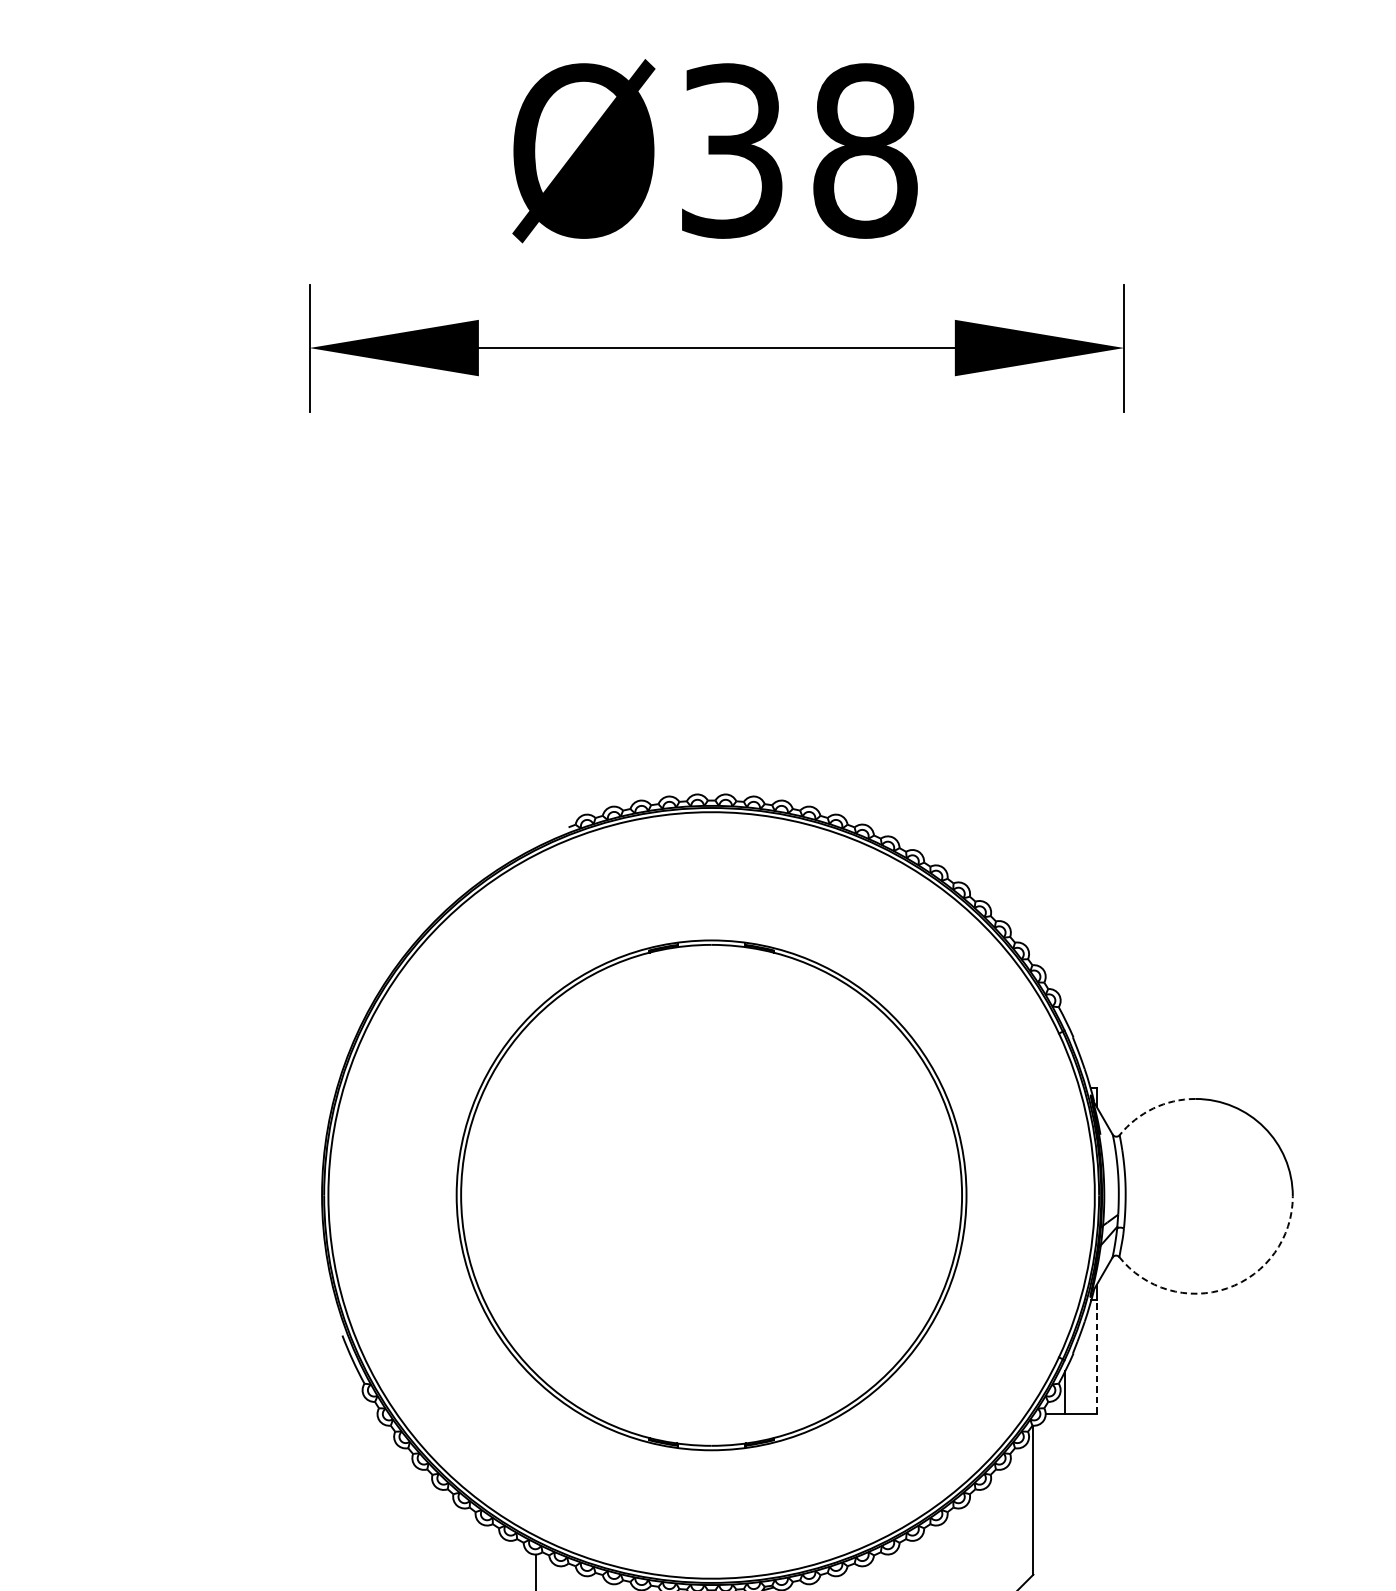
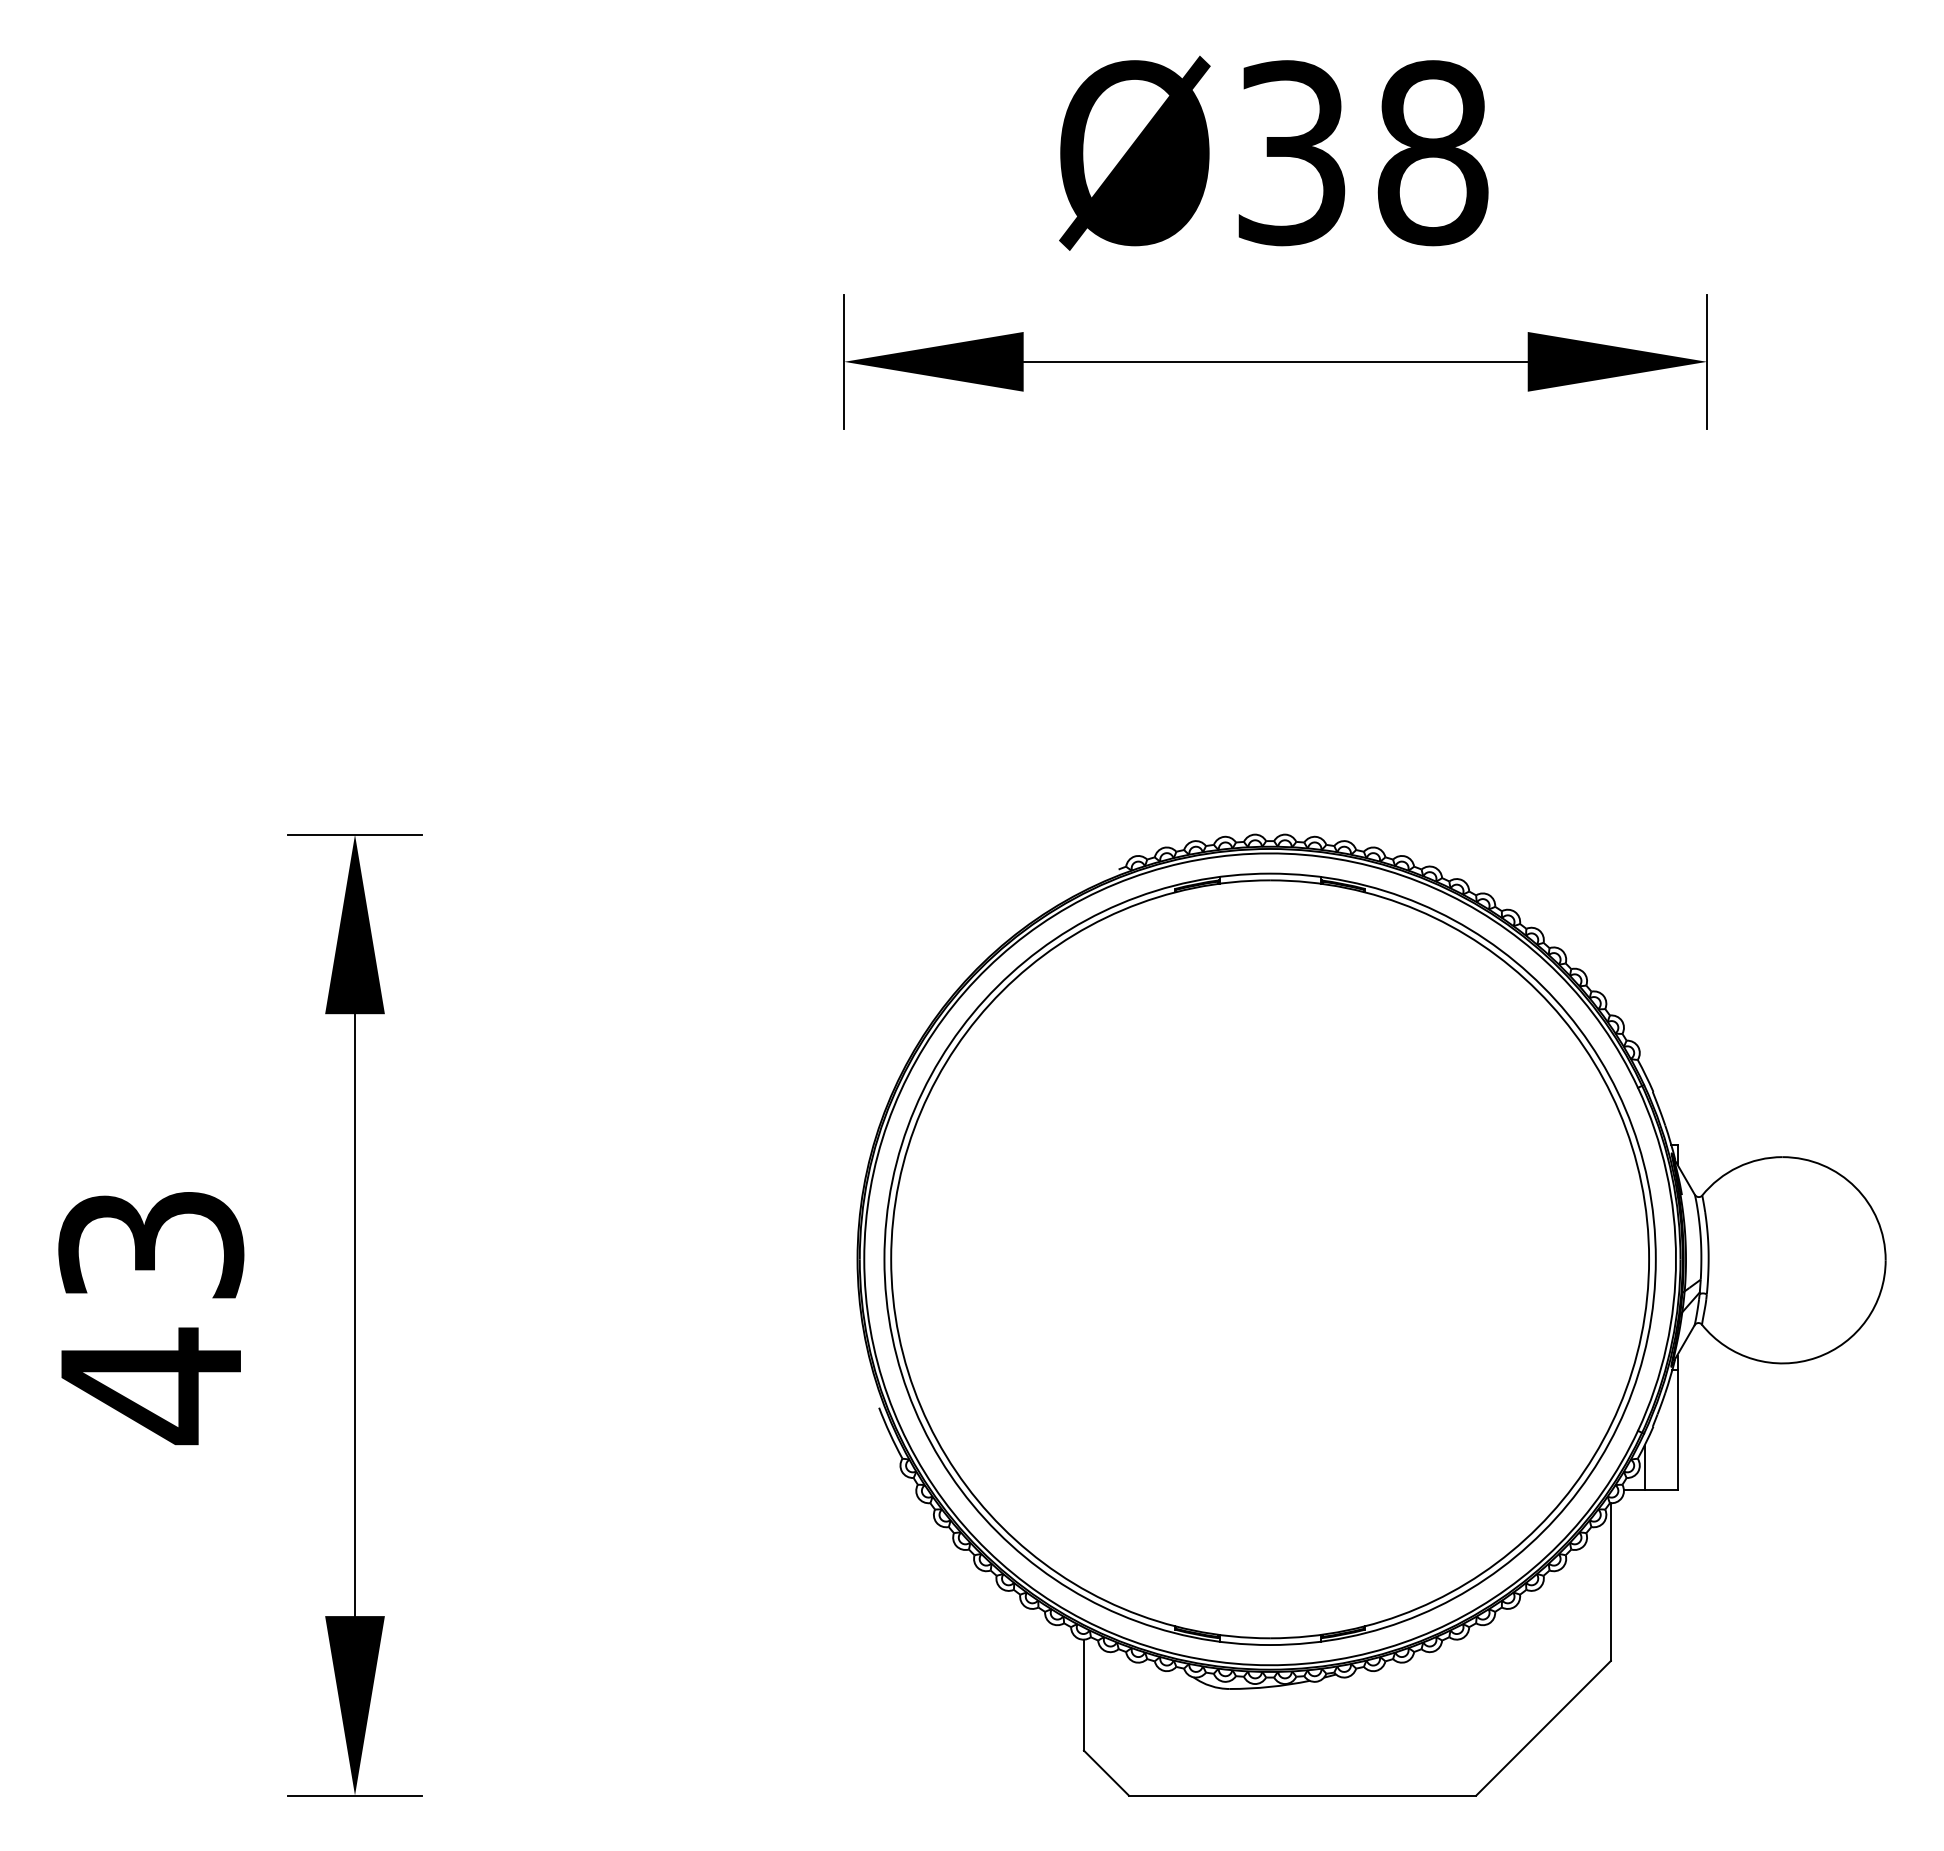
arc: (1152, 1108) -> (1737, 1167), dashed -> solid
part: (711, 1194) -> (1269, 1258), size x1.43
arc: (1227, 1288) -> (1816, 1357), dashed -> solid
line: (1097, 1356) -> (1678, 1429), dashed -> solid

